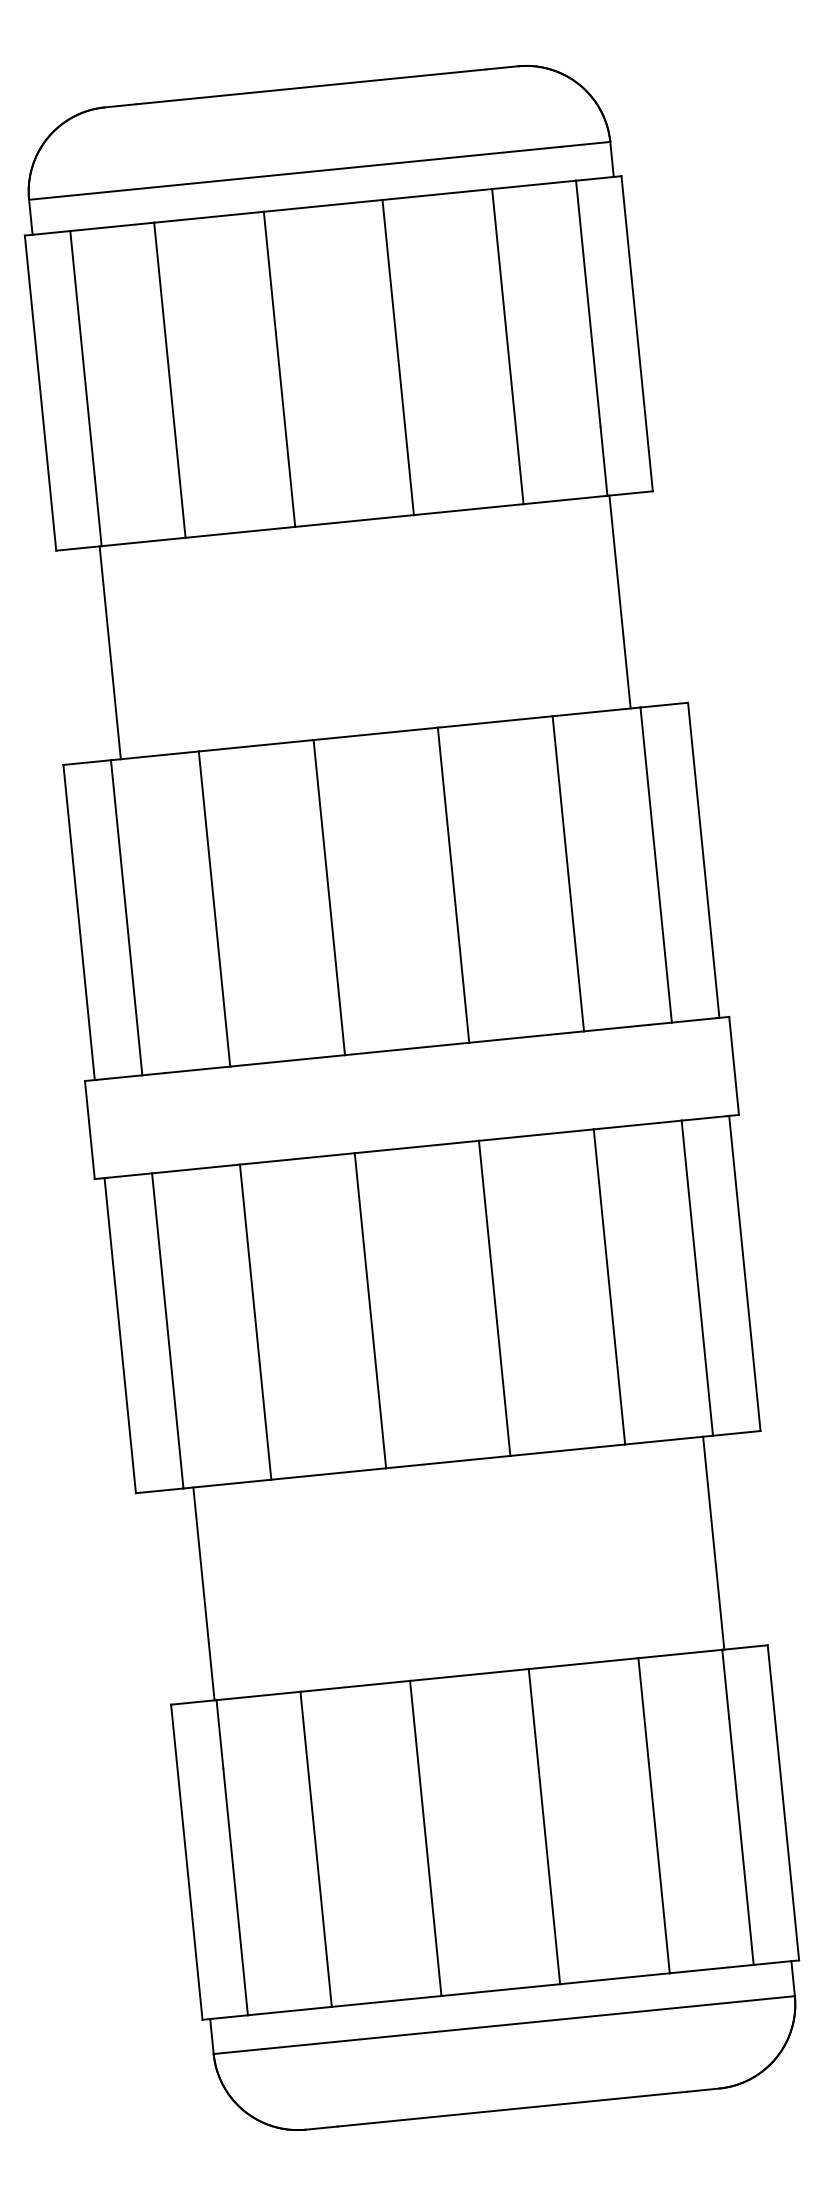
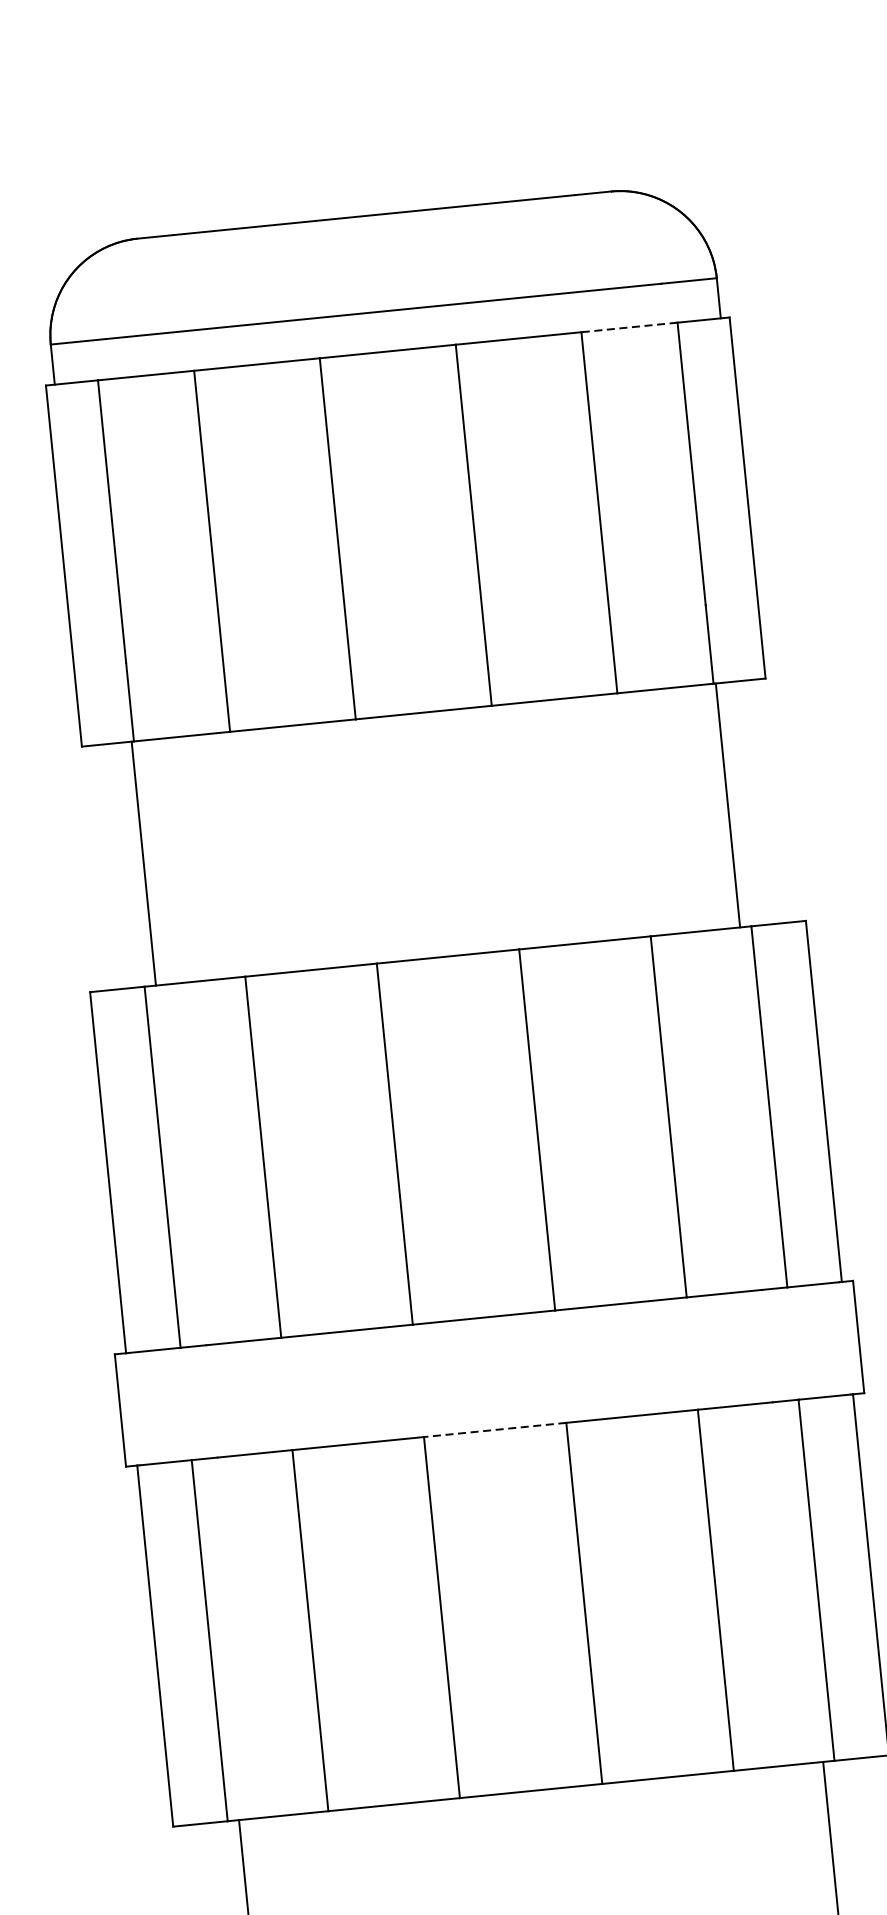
line: (533, 184) -> (628, 327), solid -> dashed
line: (416, 1147) -> (494, 1430), solid -> dashed

